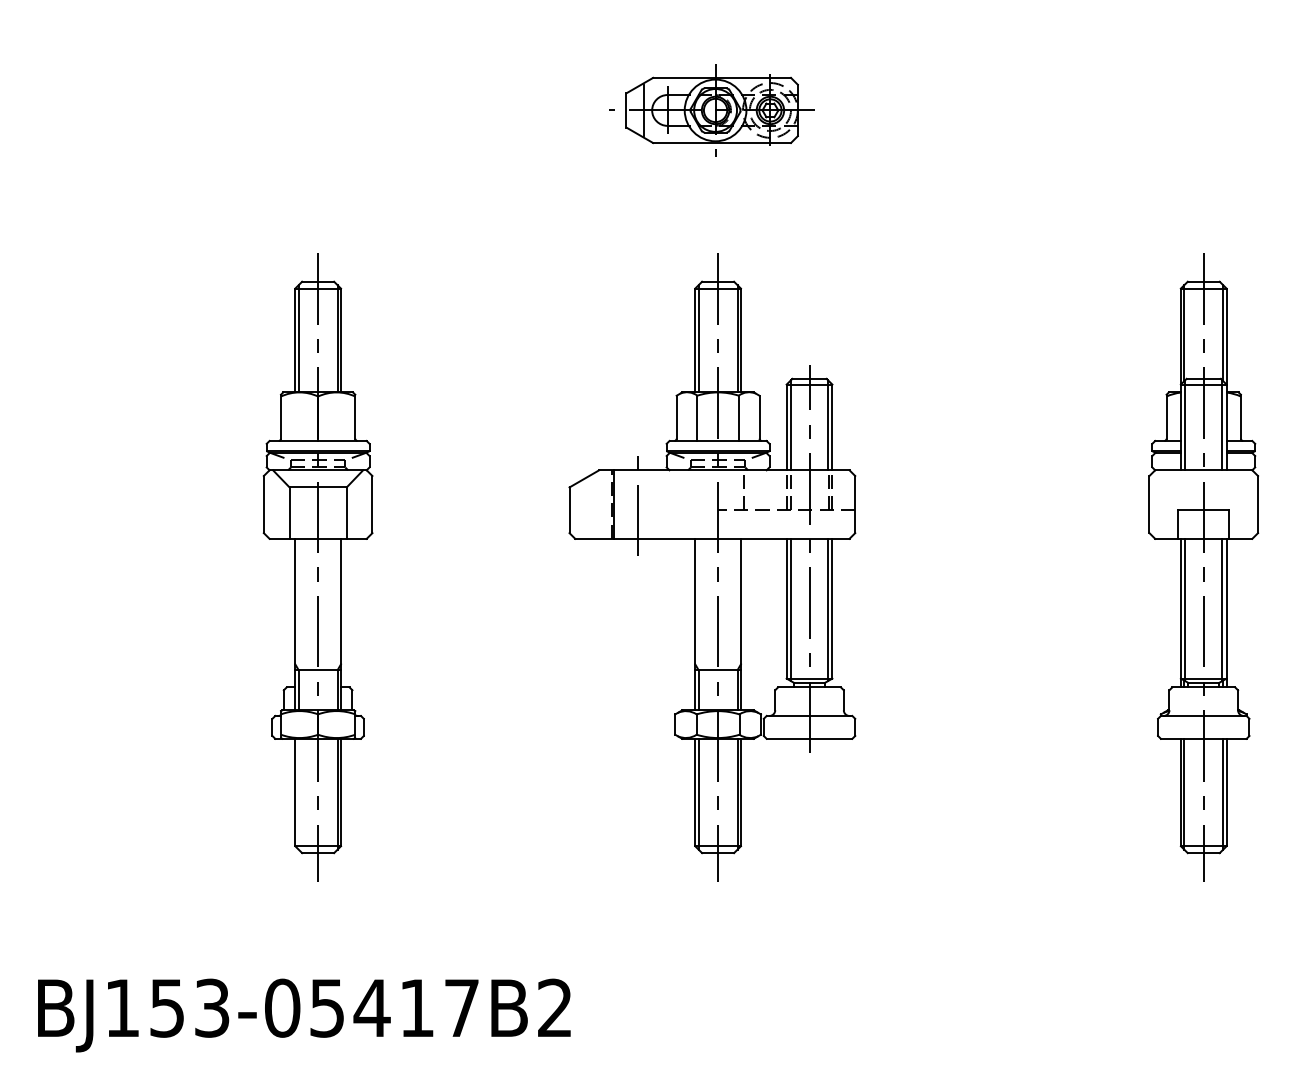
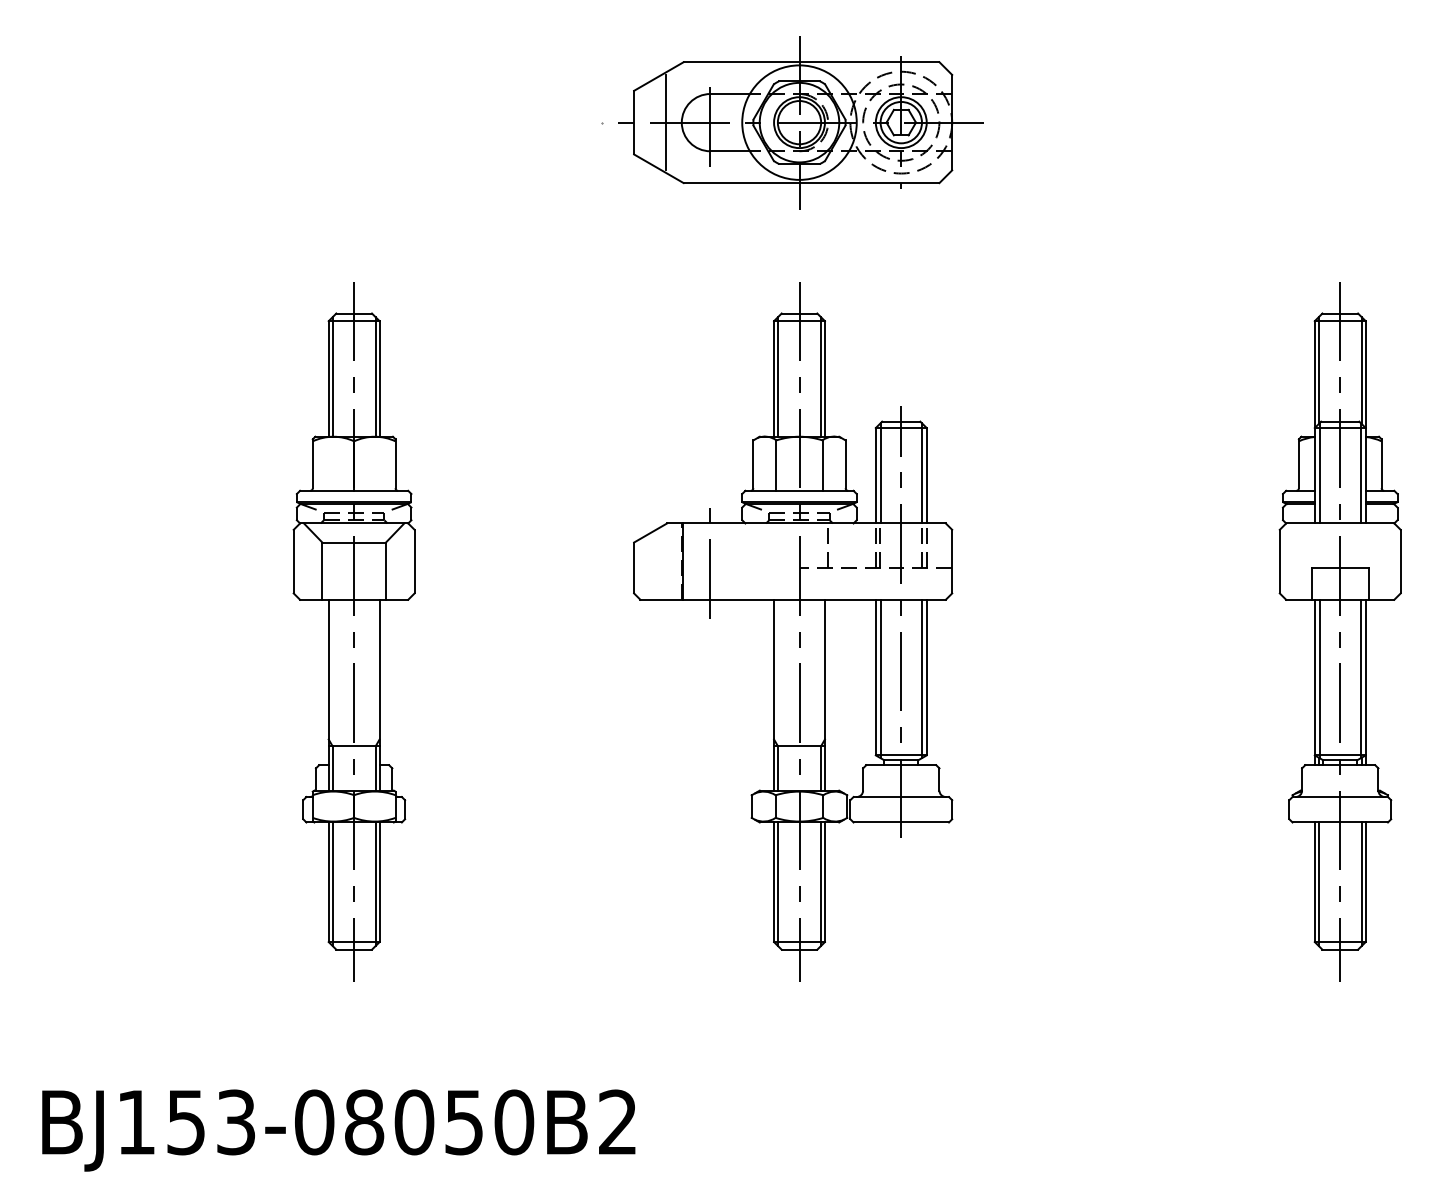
part: (711, 110) -> (792, 122), size x1.67
line: (298, 793) -> (332, 883), added
text: (394, 1008) -> (439, 1122), BJ153-05417B2 -> BJ153-08050B2

